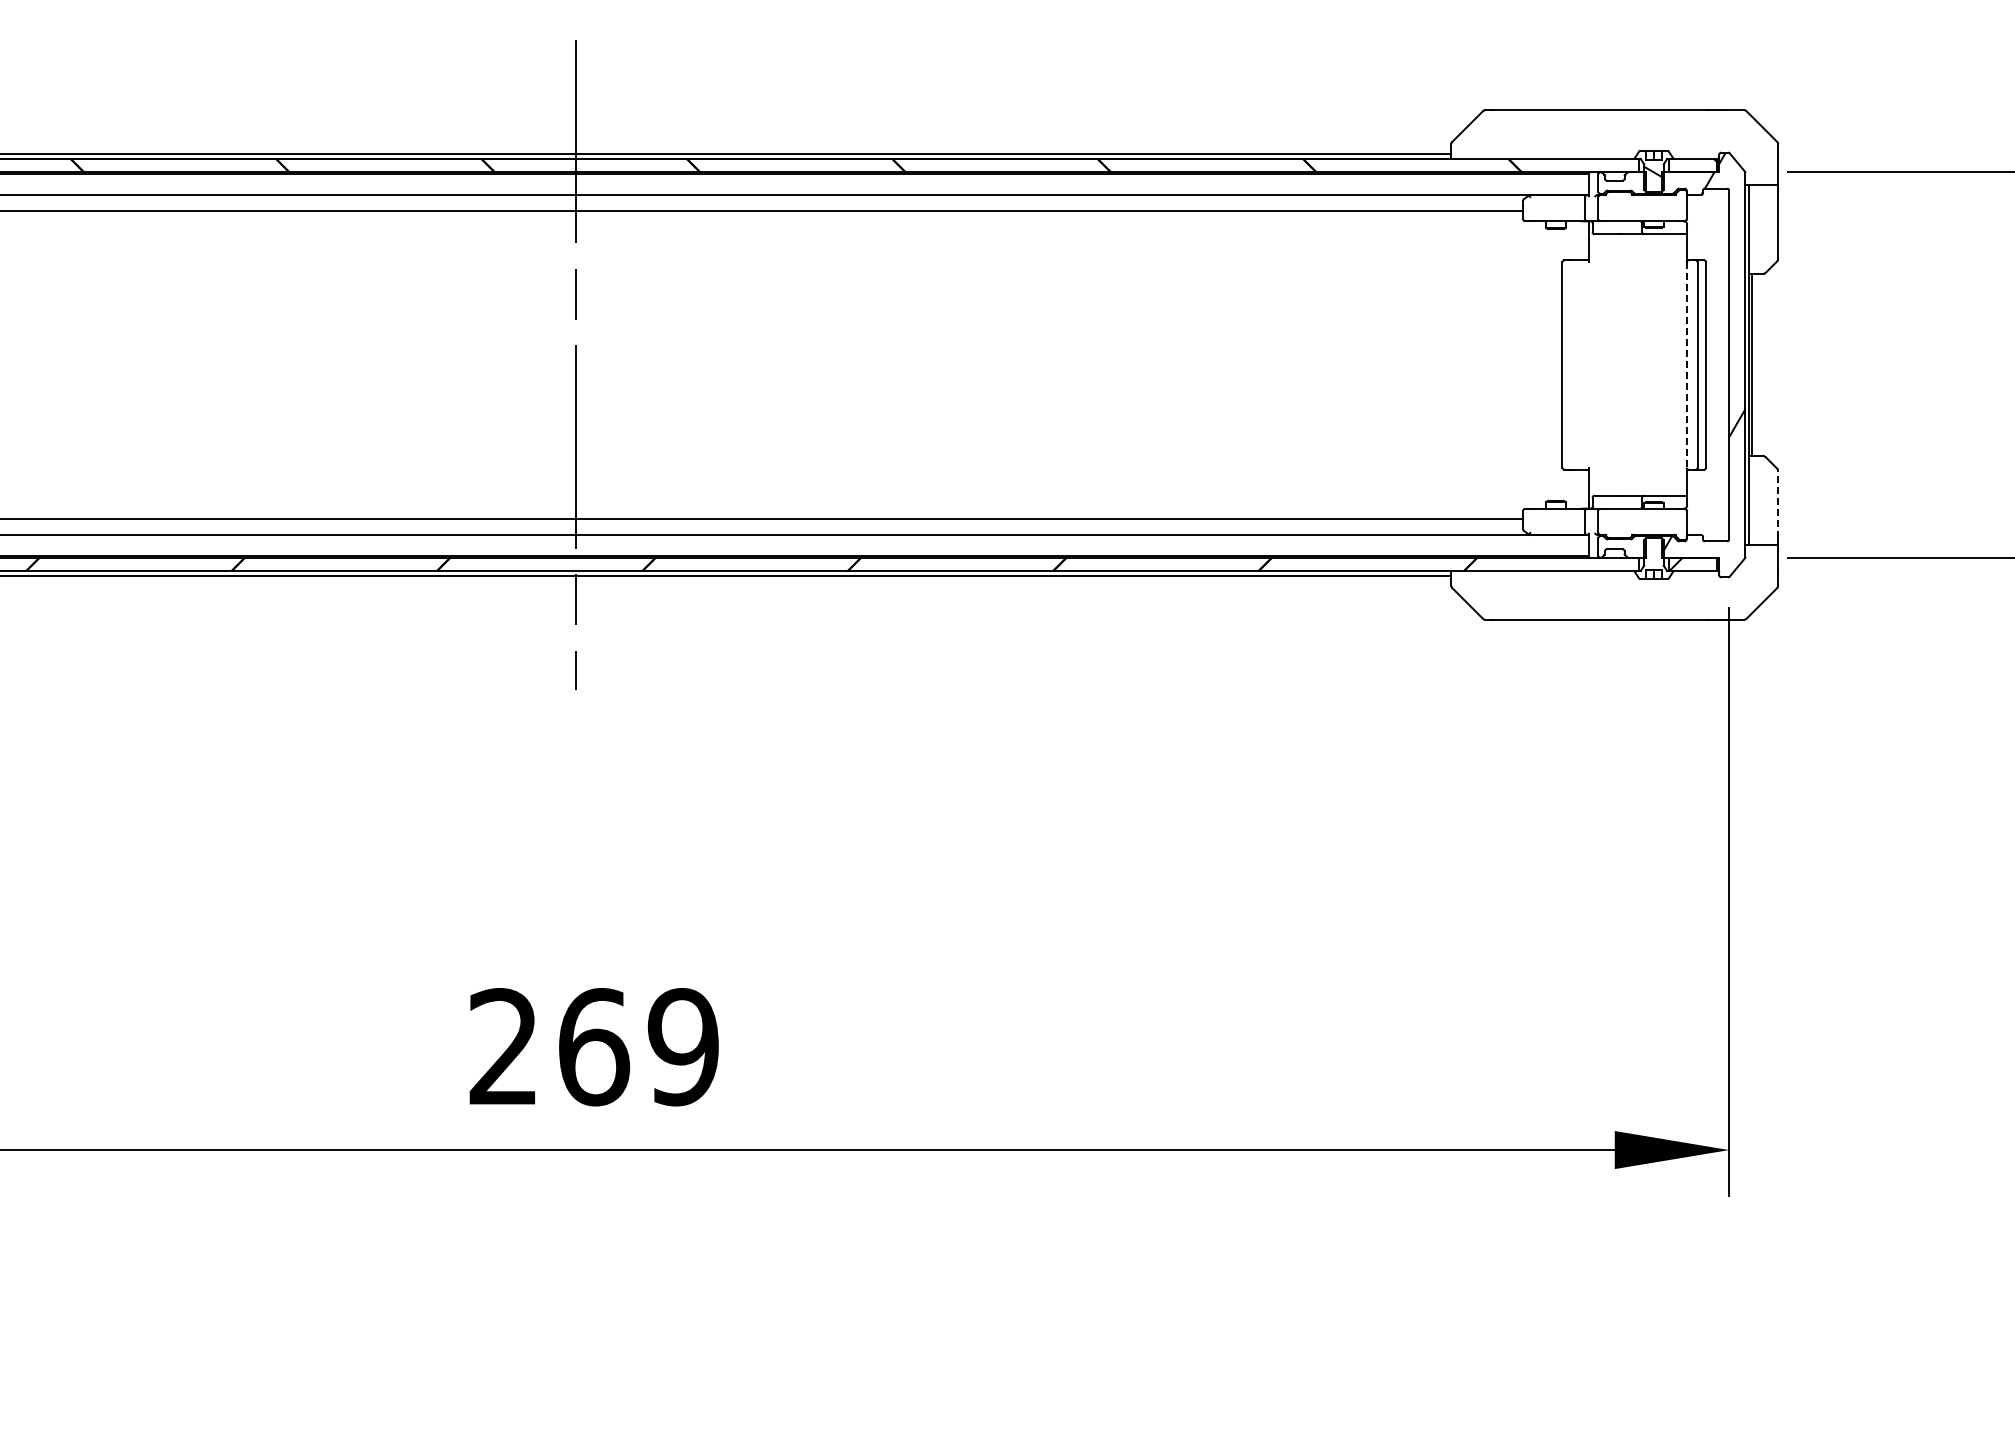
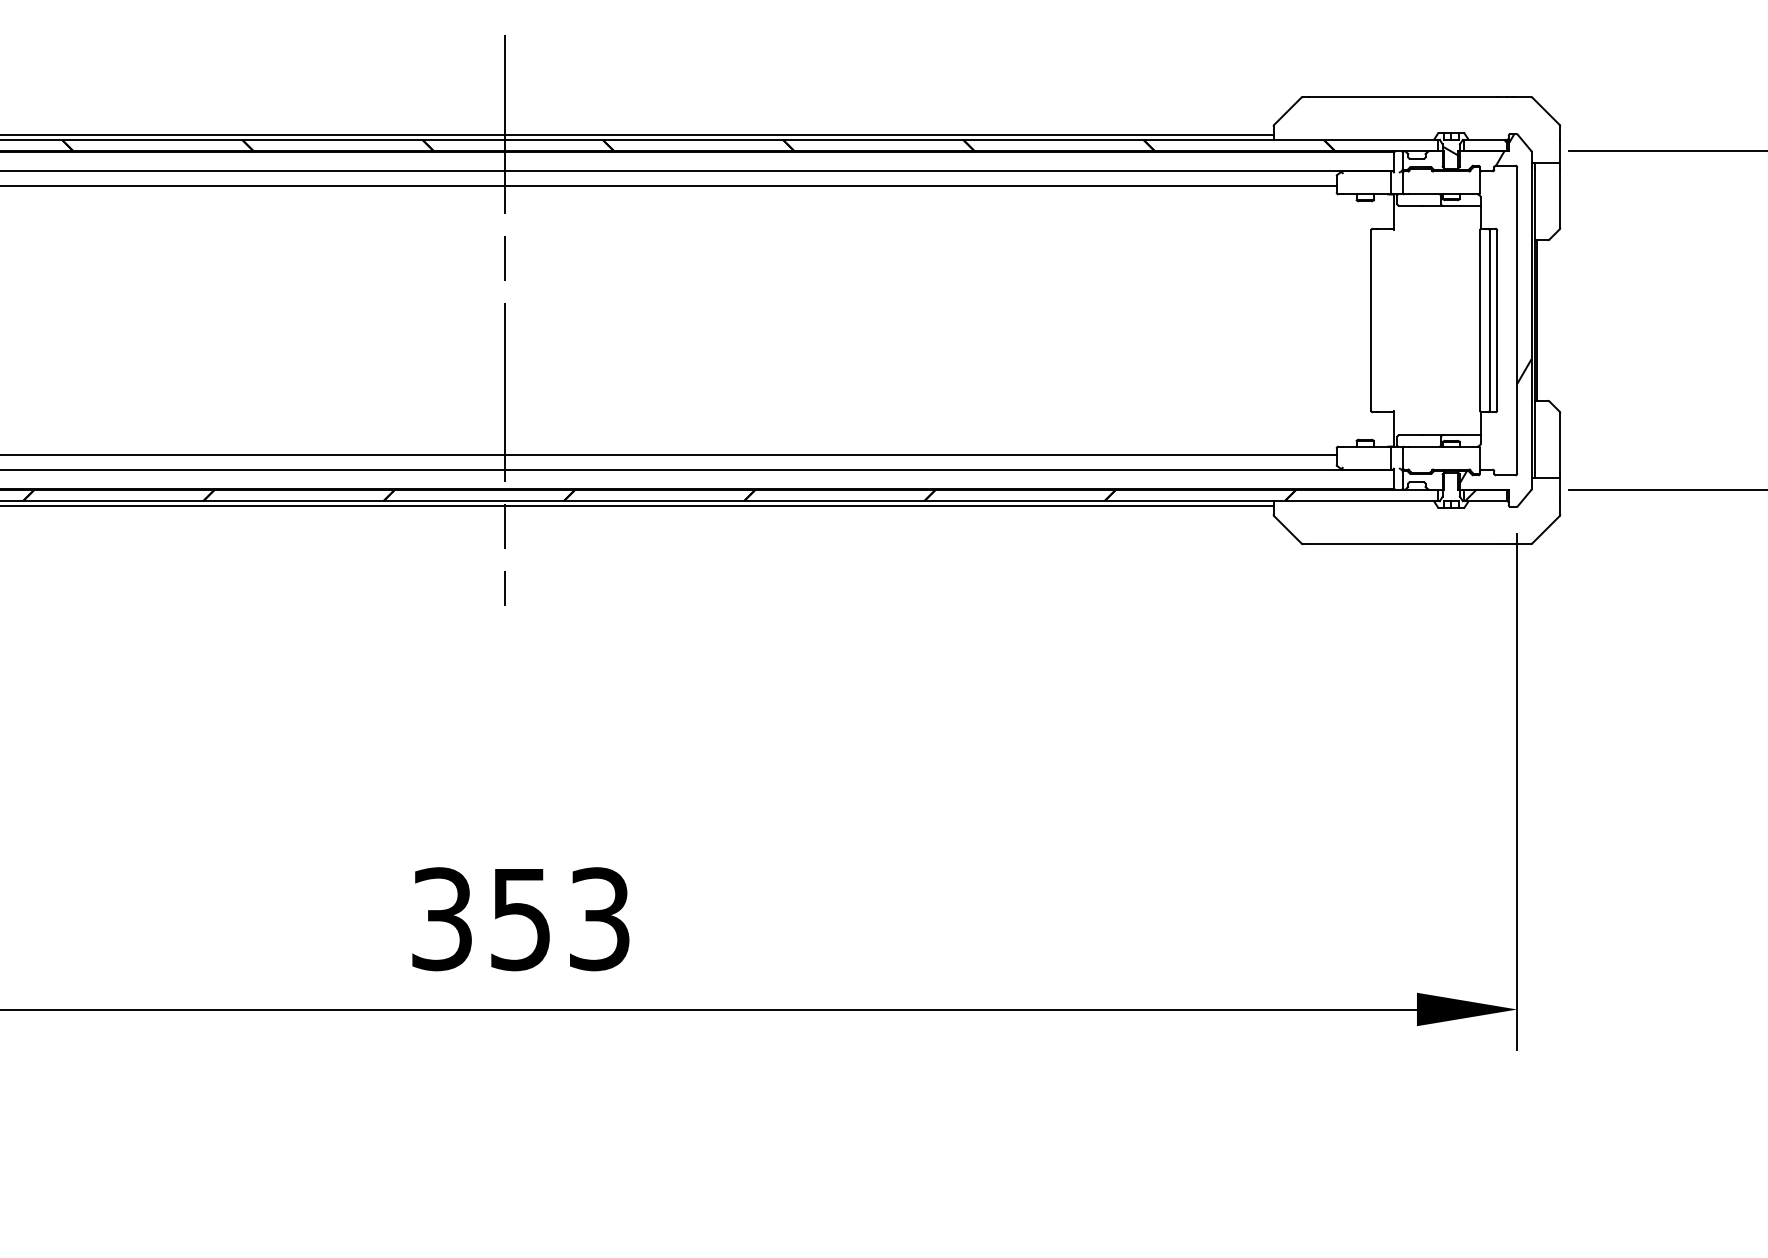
line: (1686, 365) -> (1479, 320), dashed -> solid
line: (1778, 504) -> (1560, 442), dashed -> solid
text: (593, 1047) -> (520, 919), 269 -> 353

